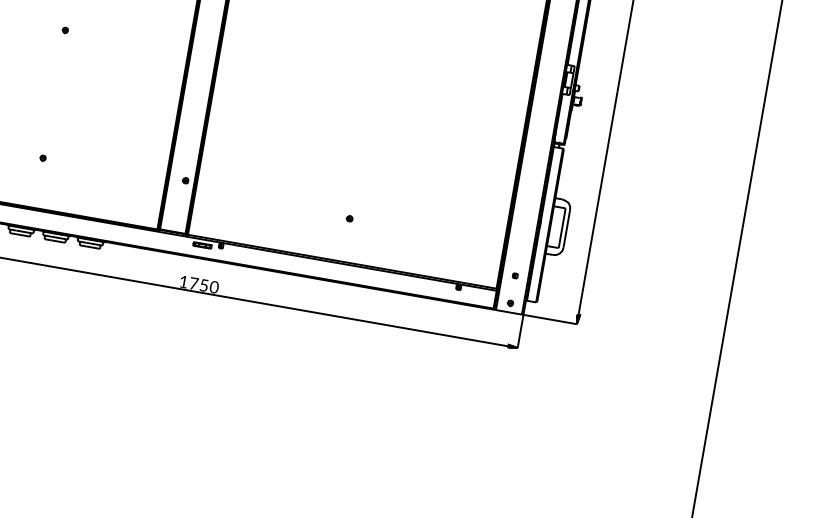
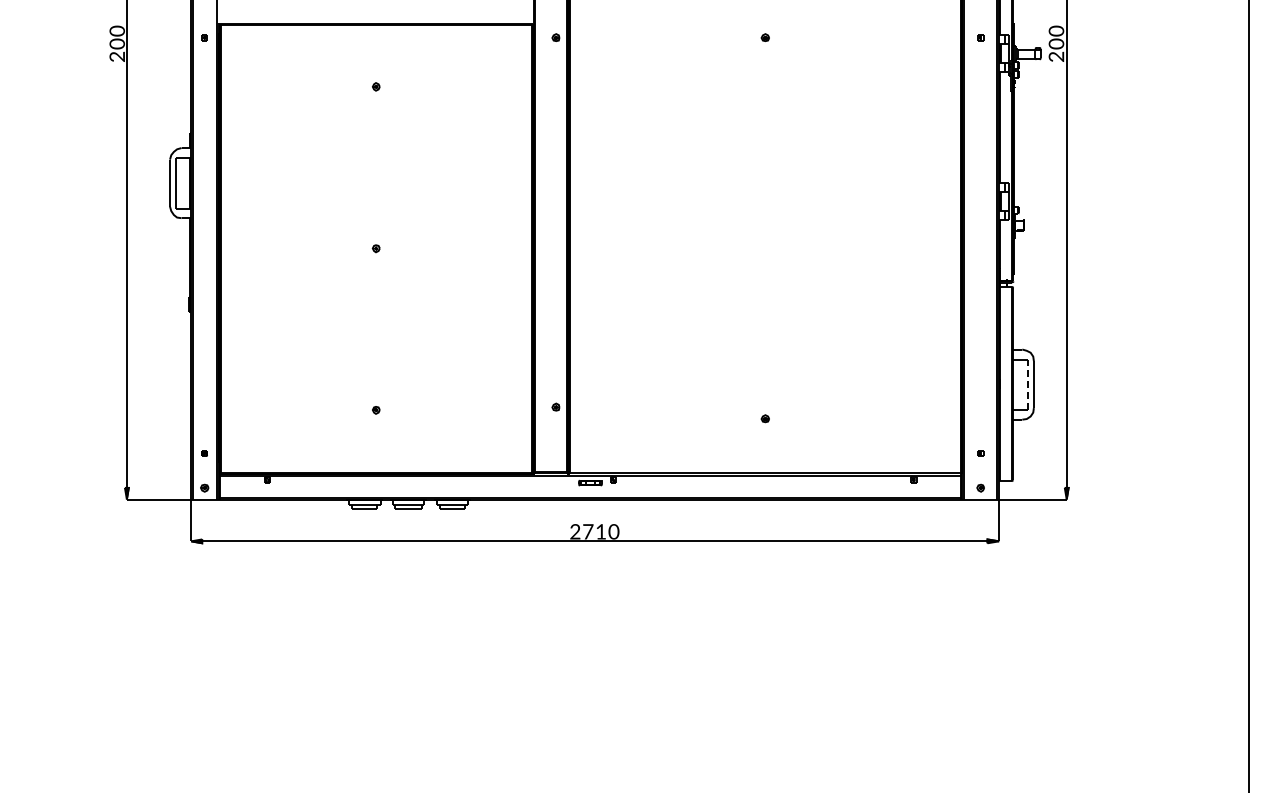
line: (562, 227) -> (1028, 384), solid -> dashed
text: (183, 281) -> (575, 531), 1 -> 2
text: (203, 285) -> (600, 531), 5 -> 1

